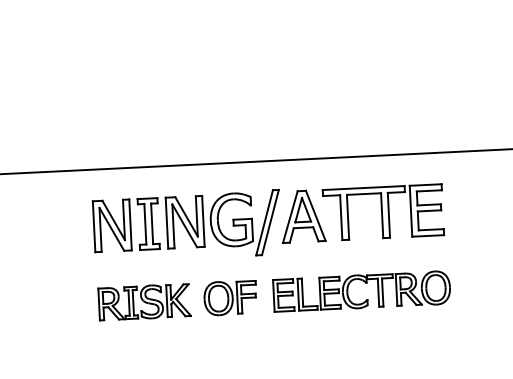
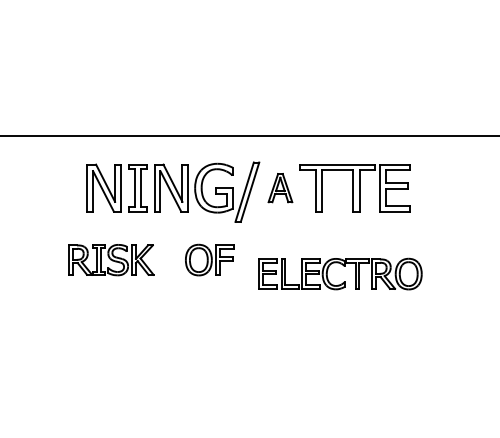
part: (303, 215) -> (280, 187), size x0.6
part: (364, 283) -> (343, 266), moved
part: (144, 302) -> (111, 260), moved

